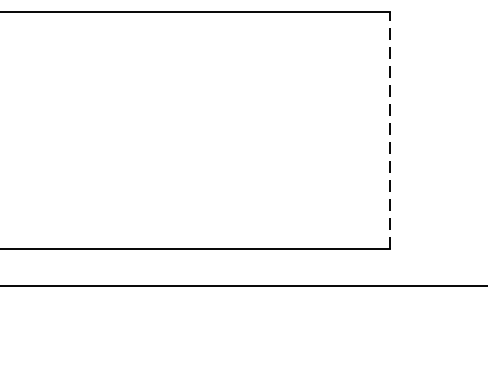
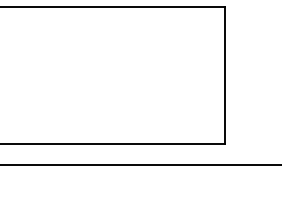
line: (390, 130) -> (225, 75), dashed -> solid

